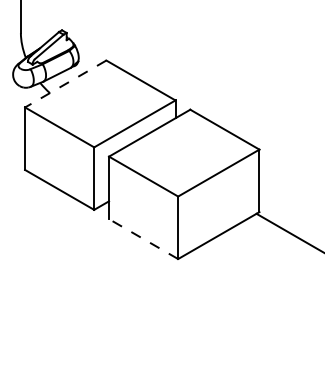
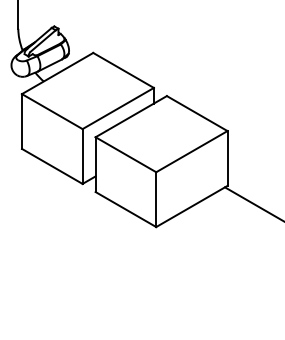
line: (65, 84) -> (57, 73), dashed -> solid
line: (143, 239) -> (125, 209), dashed -> solid

